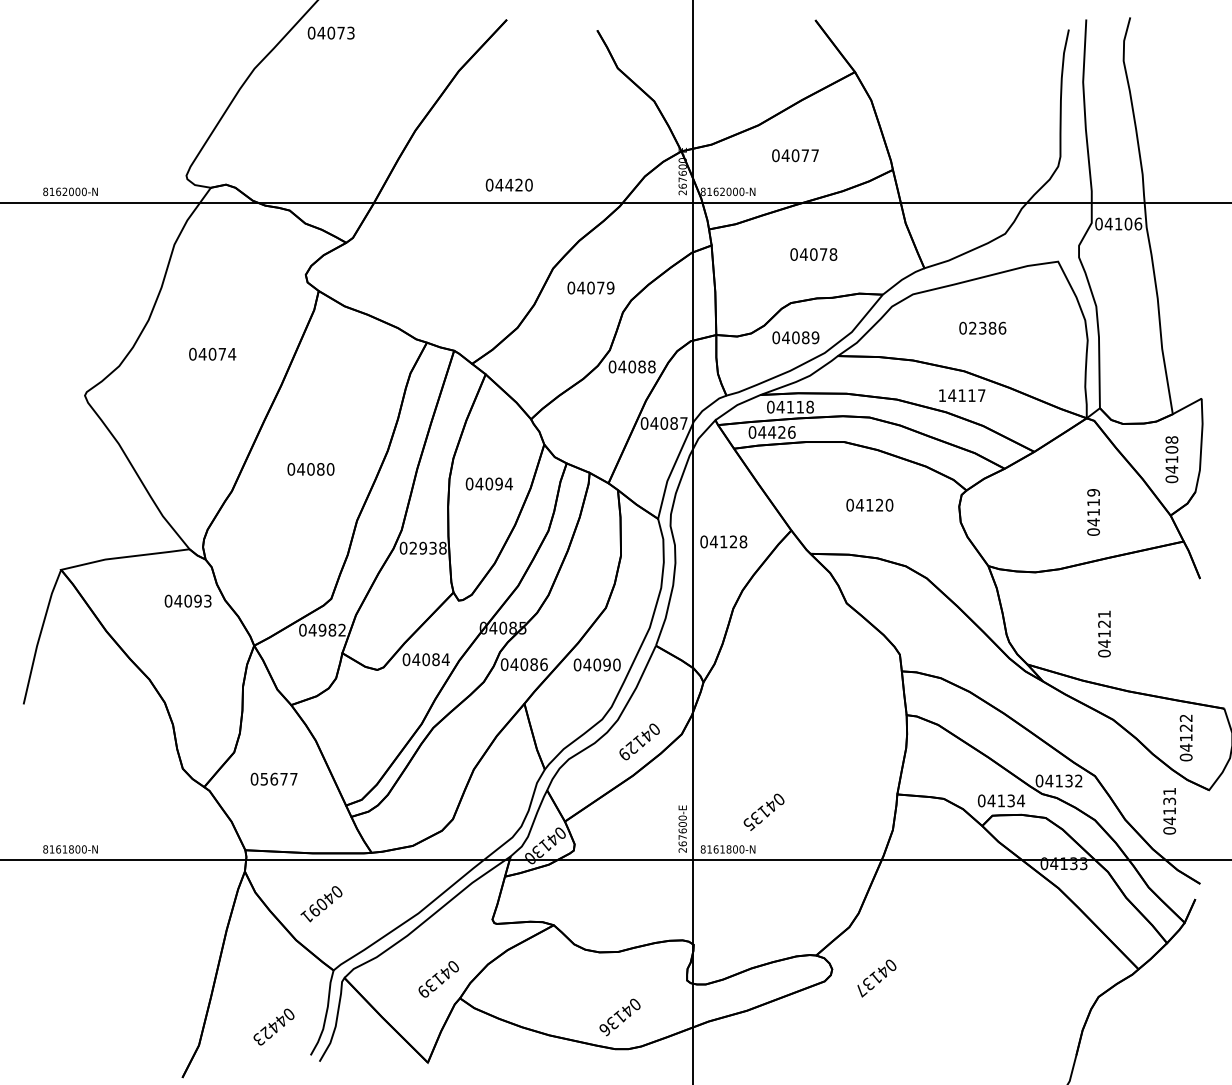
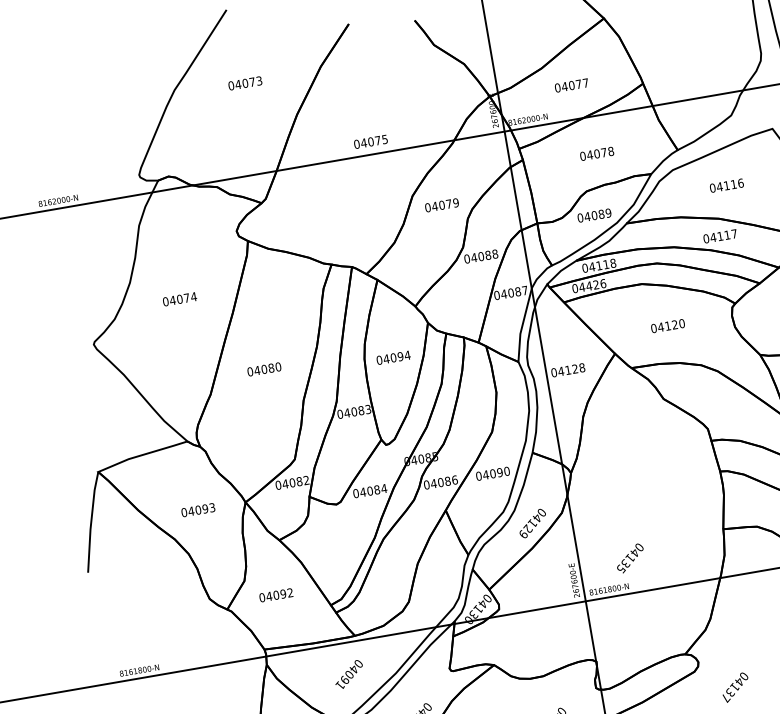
text: (330, 32) -> (244, 83), moved
text: (518, 184) -> (377, 140), 04420 -> 04075
text: (982, 327) -> (726, 185), 02386 -> 04116
text: (942, 395) -> (706, 238), 14117 -> 04117
text: (427, 547) -> (357, 410), 02938 -> 04083
text: (187, 600) -> (197, 509), moved
text: (322, 630) -> (292, 483), 04982 -> 04082
text: (278, 778) -> (279, 594), 05677 -> 04092
text: (321, 904) -> (349, 674), moved
text: (876, 978) -> (735, 687), moved

